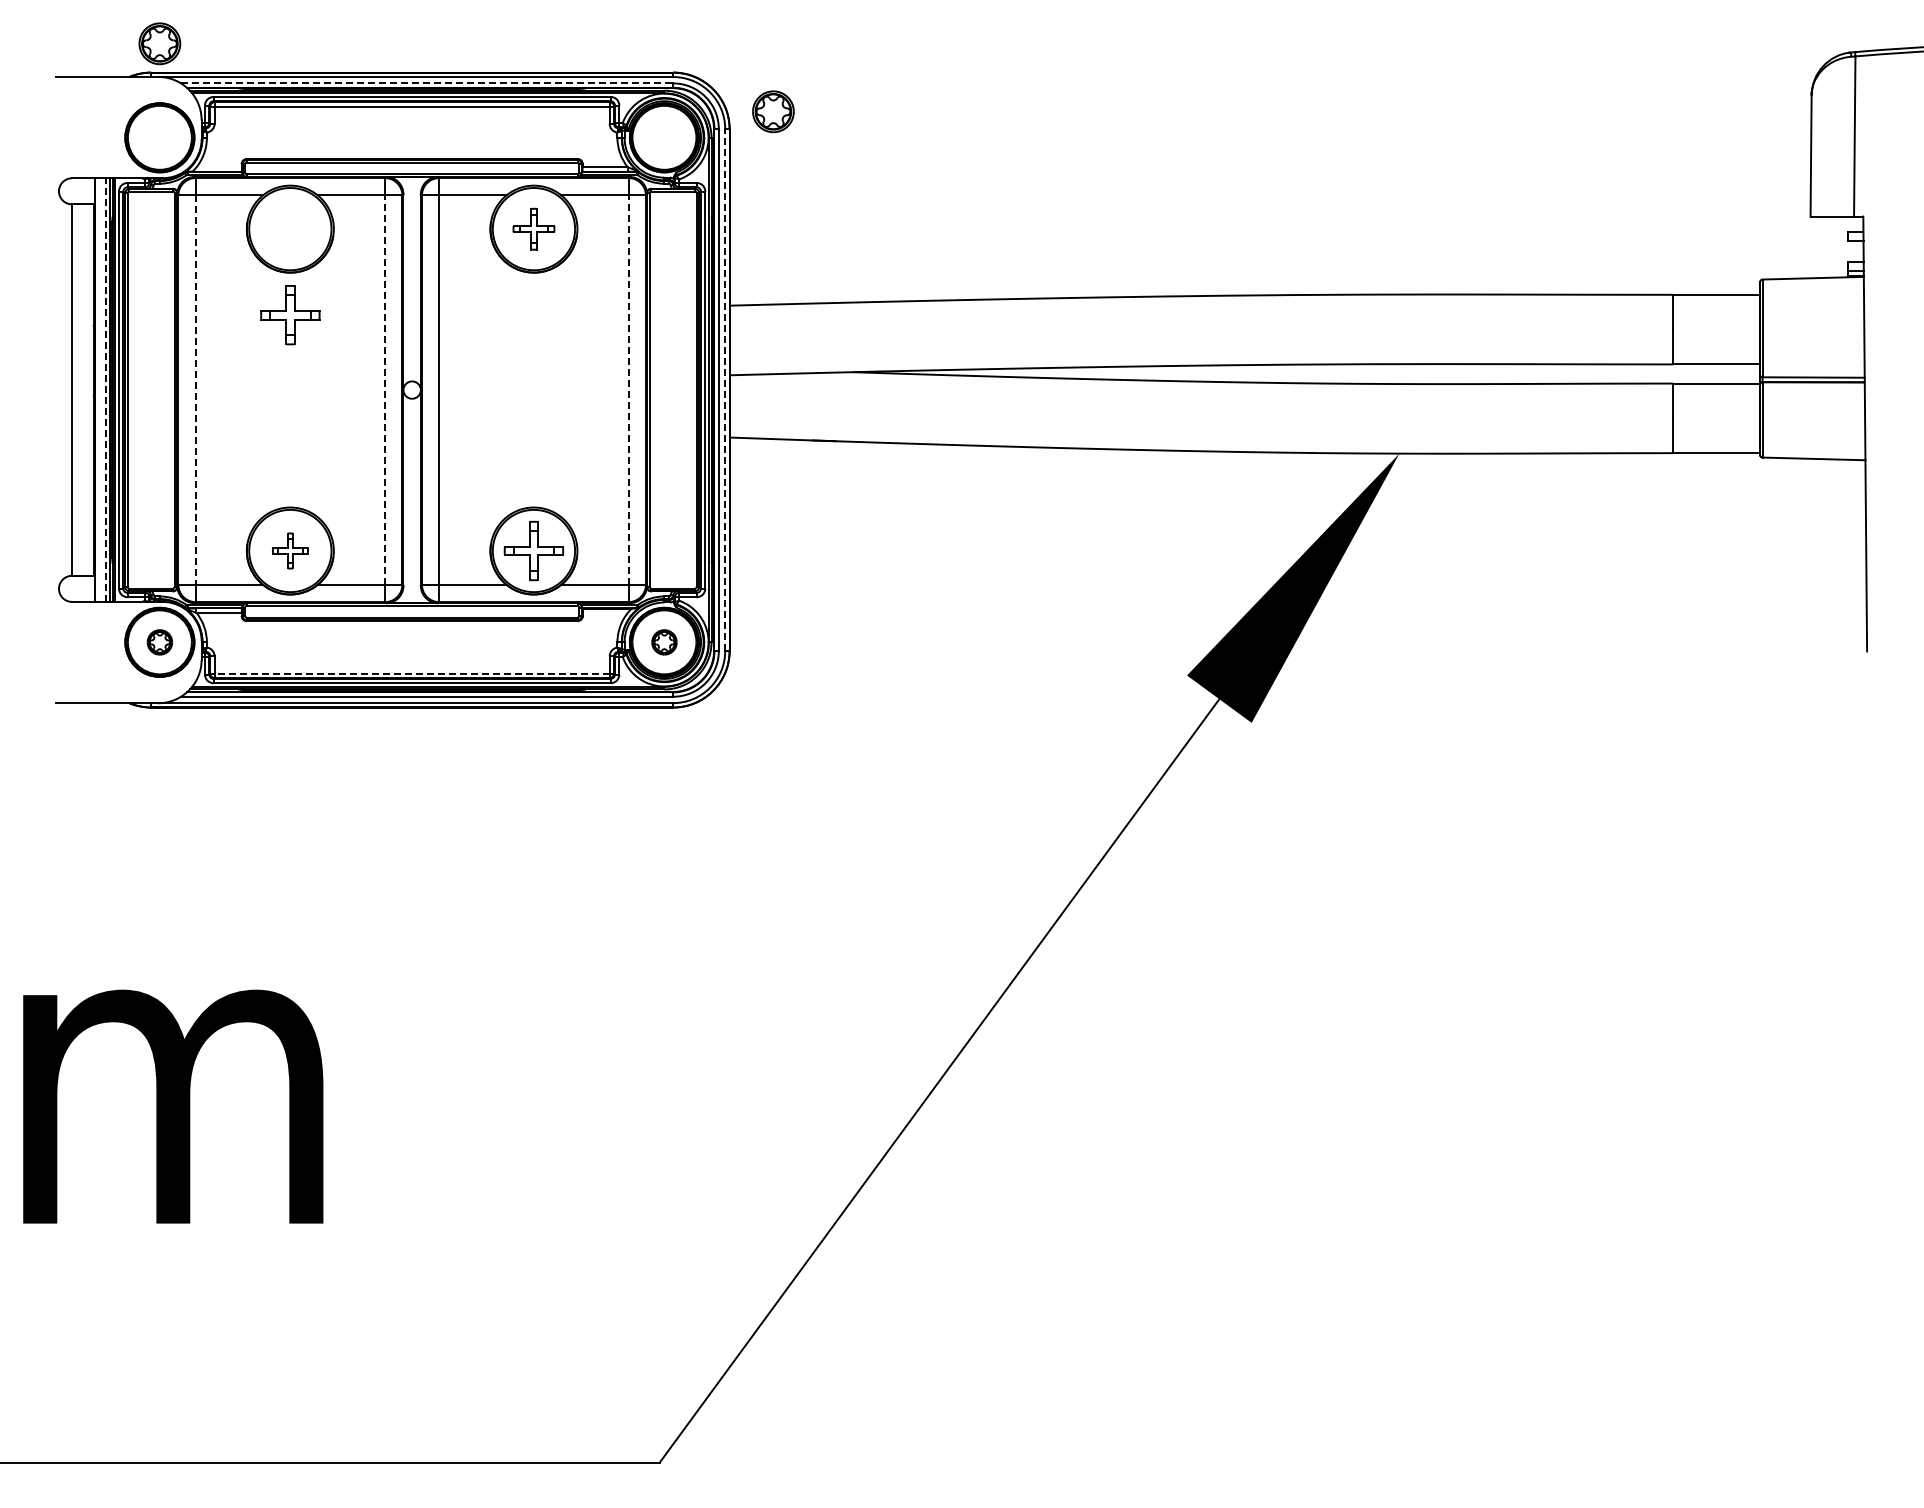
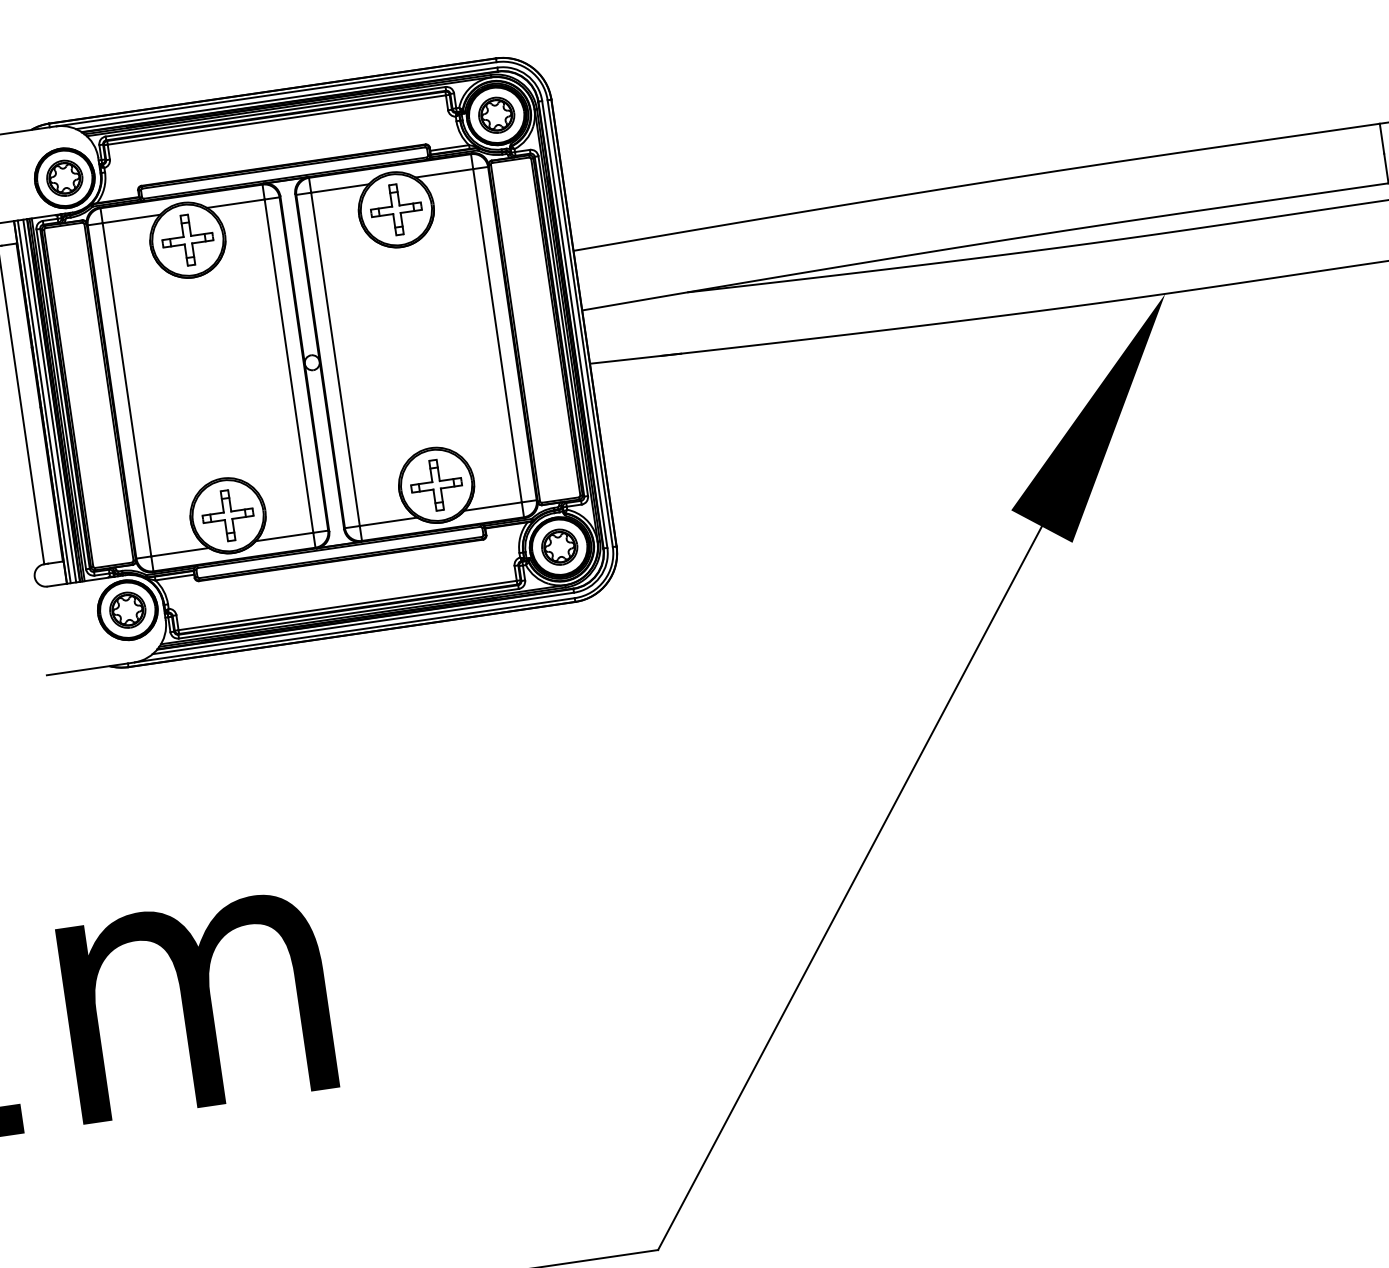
part: (159, 43) -> (64, 178), moved
line: (427, 83) -> (287, 98), dashed -> solid
part: (773, 111) -> (496, 115), moved
part: (533, 229) -> (396, 210), size x1.43
part: (290, 315) -> (188, 240), moved
line: (99, 389) -> (44, 401), added
line: (105, 390) -> (49, 401), dashed -> solid
line: (195, 390) -> (126, 390), dashed -> solid
line: (385, 390) -> (289, 366), dashed -> solid
line: (628, 390) -> (497, 336), dashed -> solid
line: (725, 390) -> (580, 324), dashed -> solid
part: (290, 550) -> (228, 515), size x1.67
part: (159, 642) -> (127, 610), size x1.67
part: (664, 642) -> (559, 547), size x1.67
line: (412, 673) -> (347, 605), dashed -> solid

